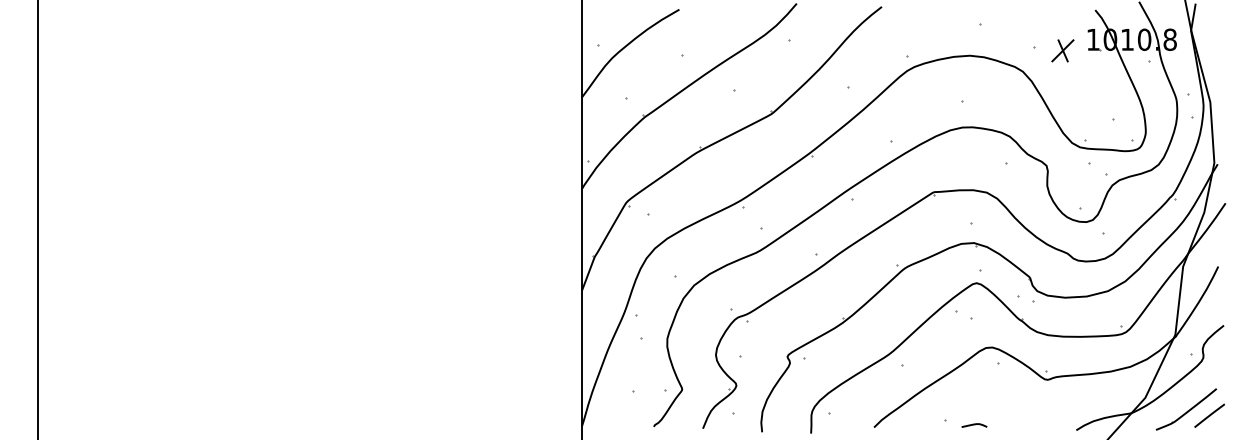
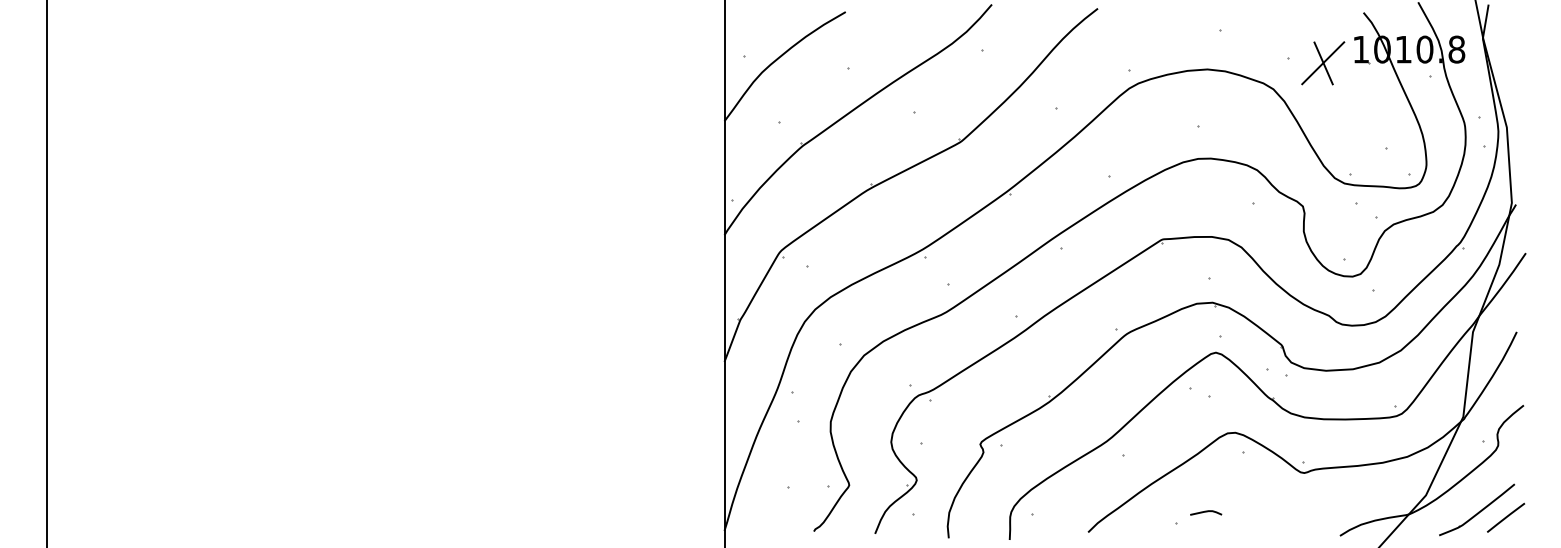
part: (1063, 50) -> (1323, 63), size x1.6
curve: (974, 425) -> (1206, 512), moved

